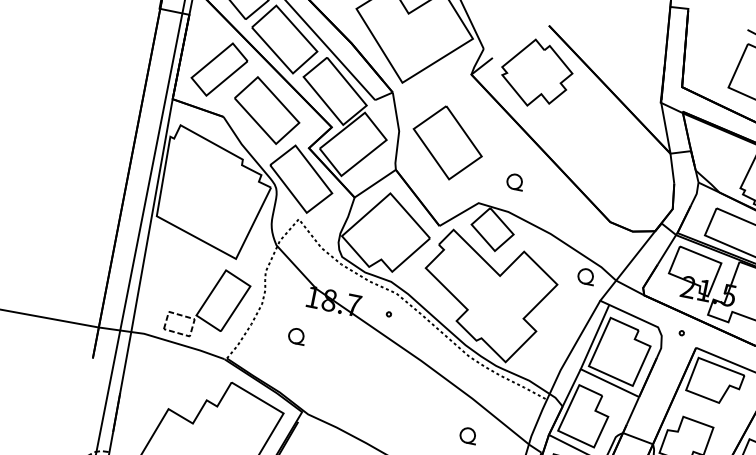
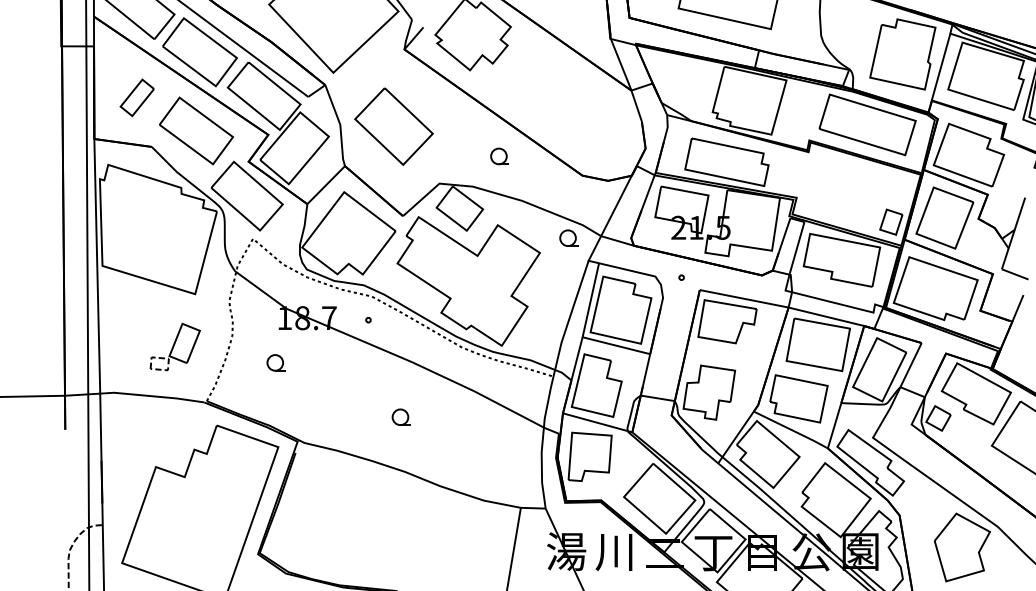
part: (218, 69) -> (136, 97), size x0.6
part: (515, 181) -> (499, 156), moved
part: (208, 302) -> (175, 346), size x0.6
part: (467, 434) -> (400, 416), moved

